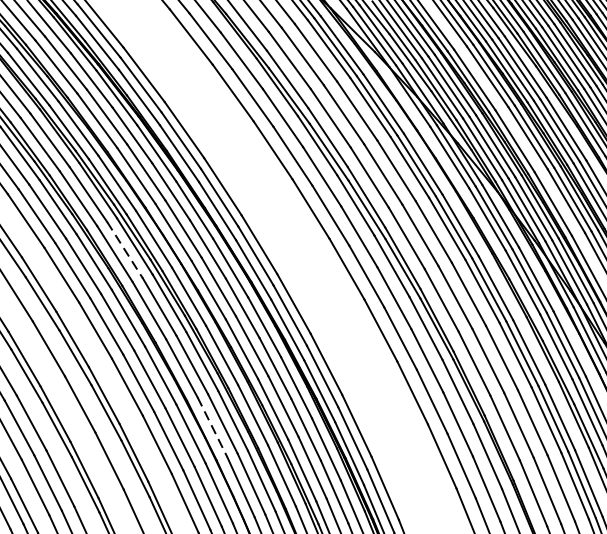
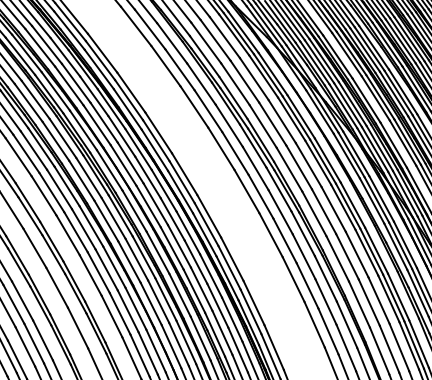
line: (125, 249) -> (89, 177), dashed -> solid
line: (212, 427) -> (151, 304), dashed -> solid

